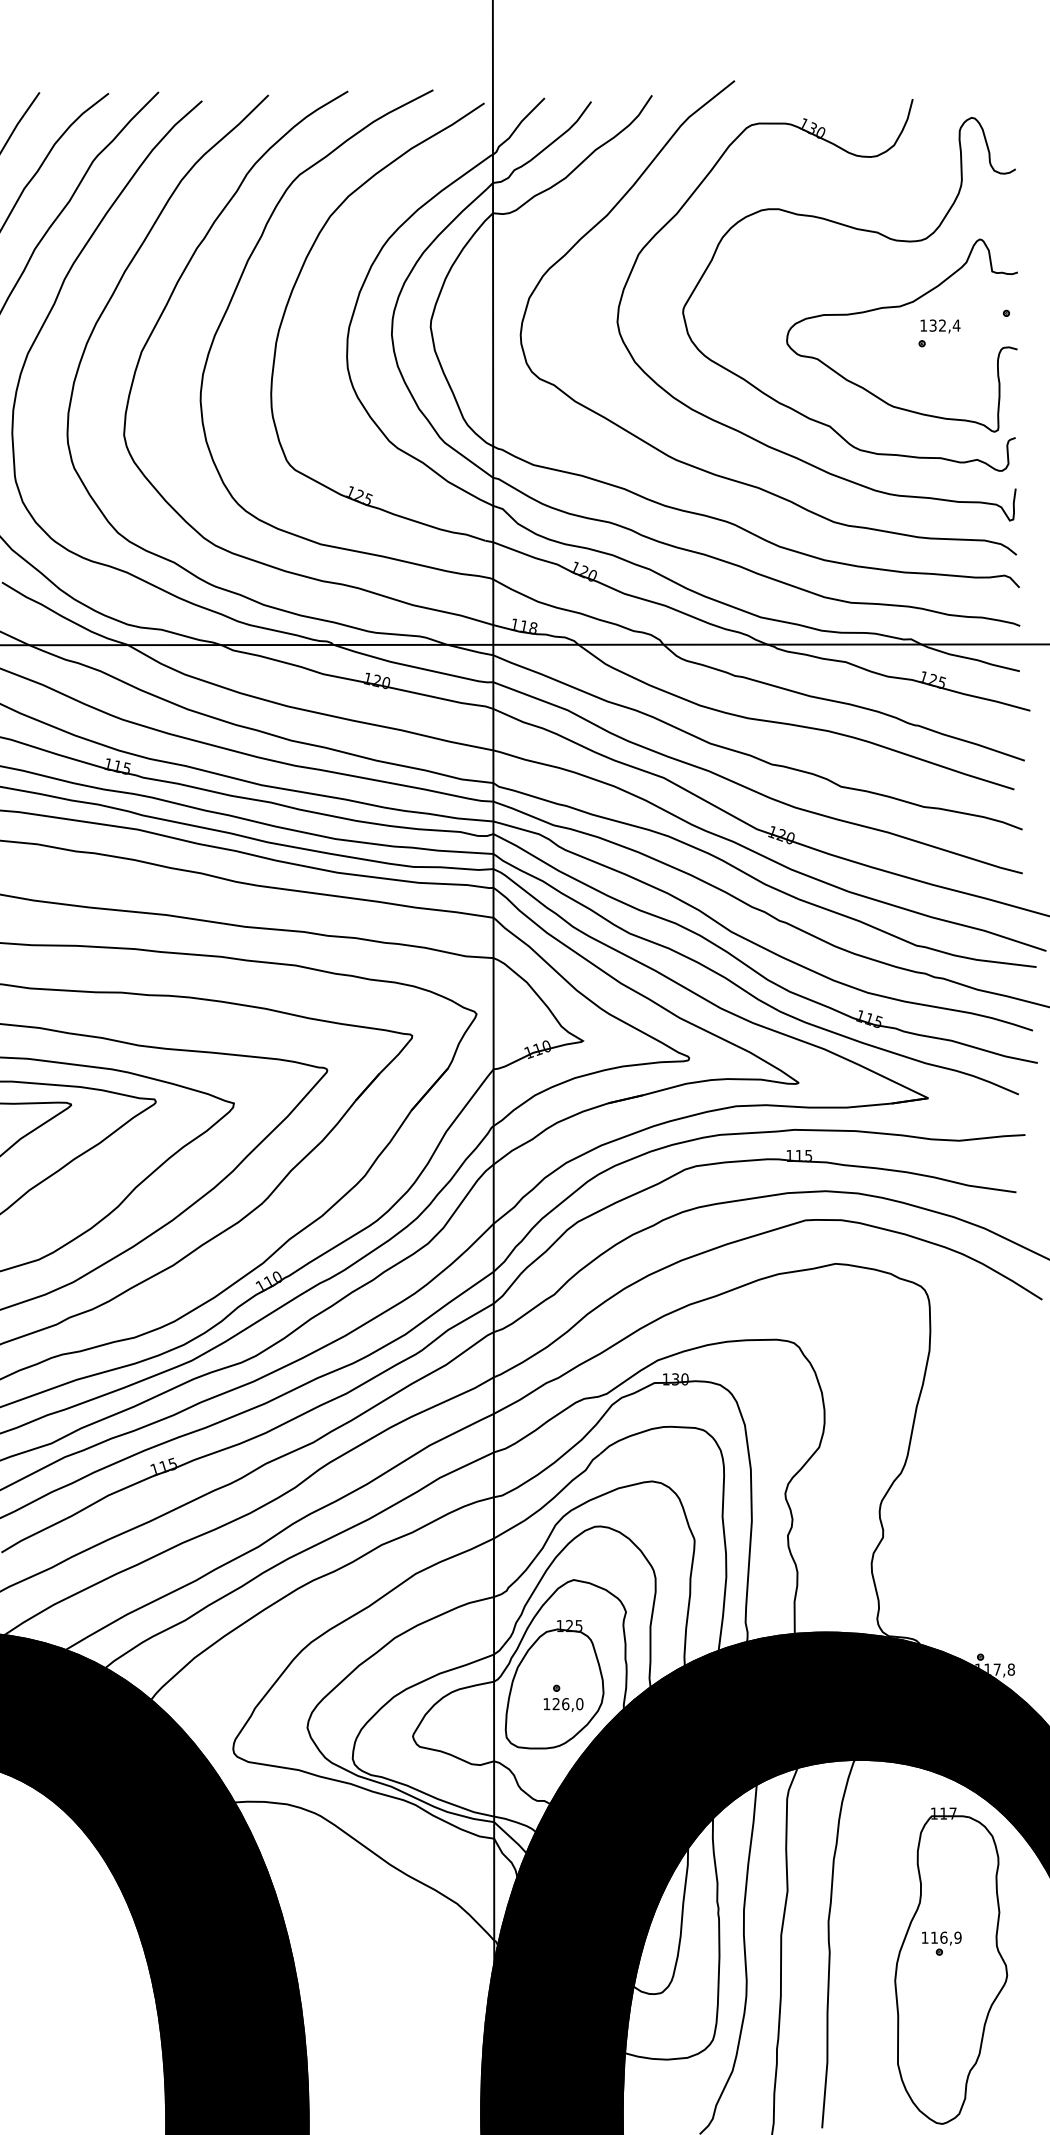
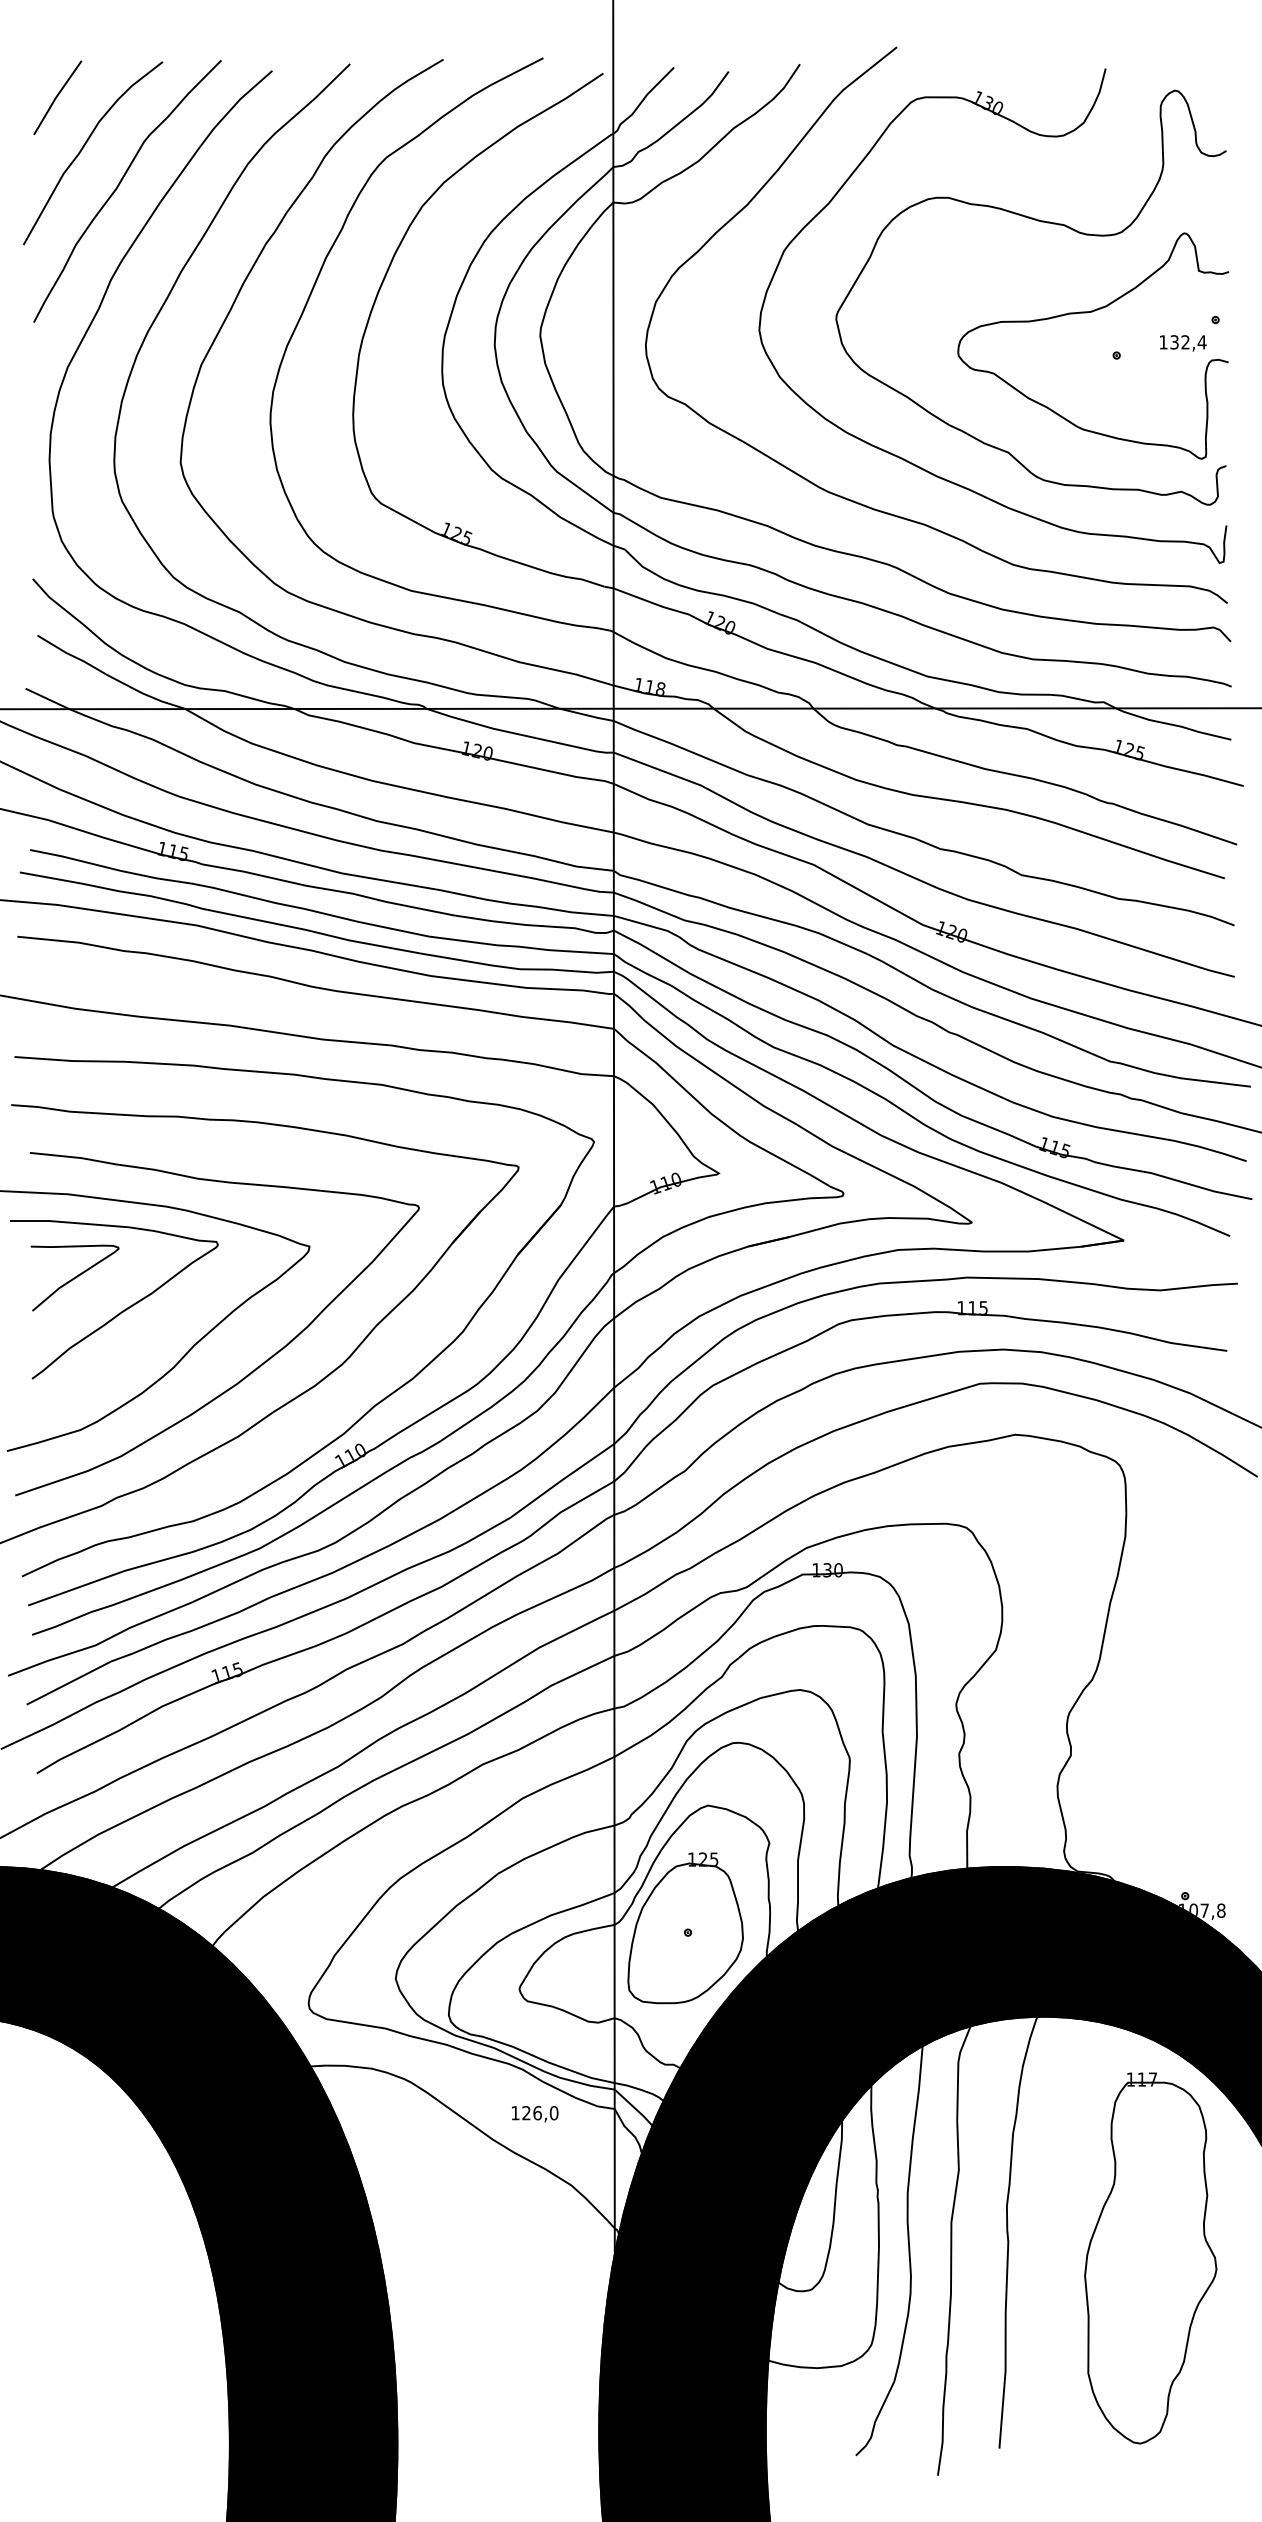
text: (940, 326) -> (1183, 343), moved
text: (987, 1668) -> (1193, 1909), 117,8 -> 107,8
text: (563, 1705) -> (535, 2114), moved
part: (941, 1943) -> (1139, 2232), removed

